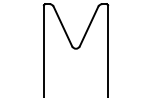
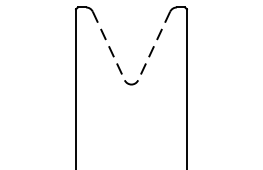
line: (62, 26) -> (108, 46), solid -> dashed
line: (89, 26) -> (154, 46), solid -> dashed

